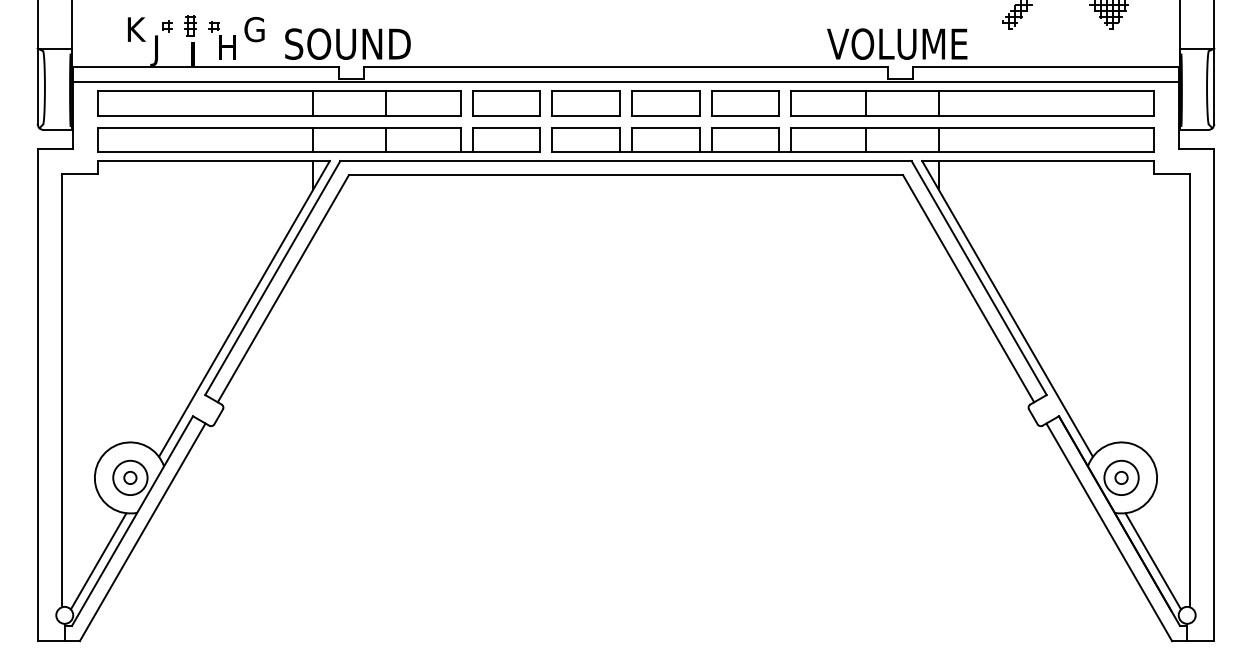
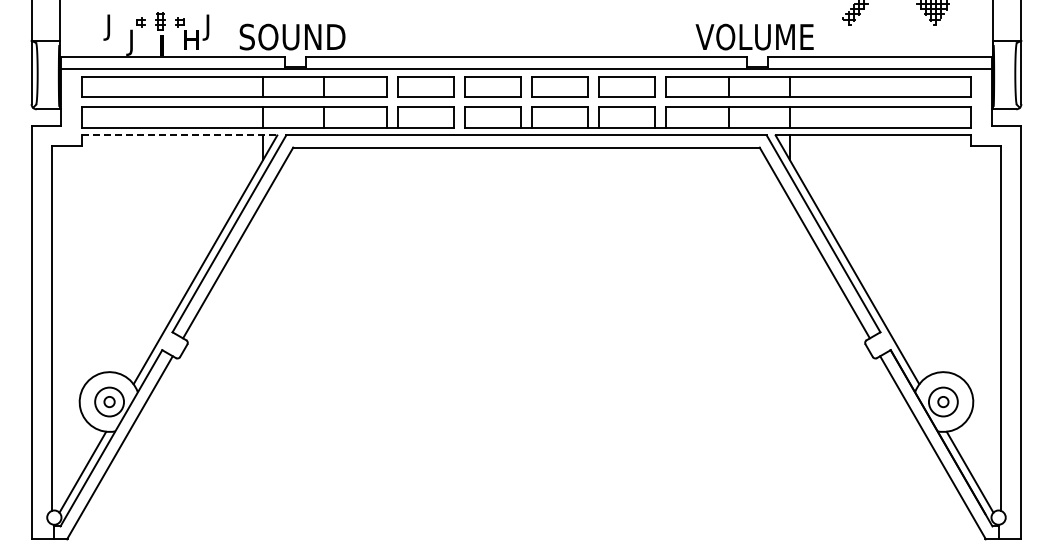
text: (133, 32) -> (112, 27), K -> J
text: (252, 32) -> (212, 27), G -> J
line: (213, 161) -> (179, 135), solid -> dashed

